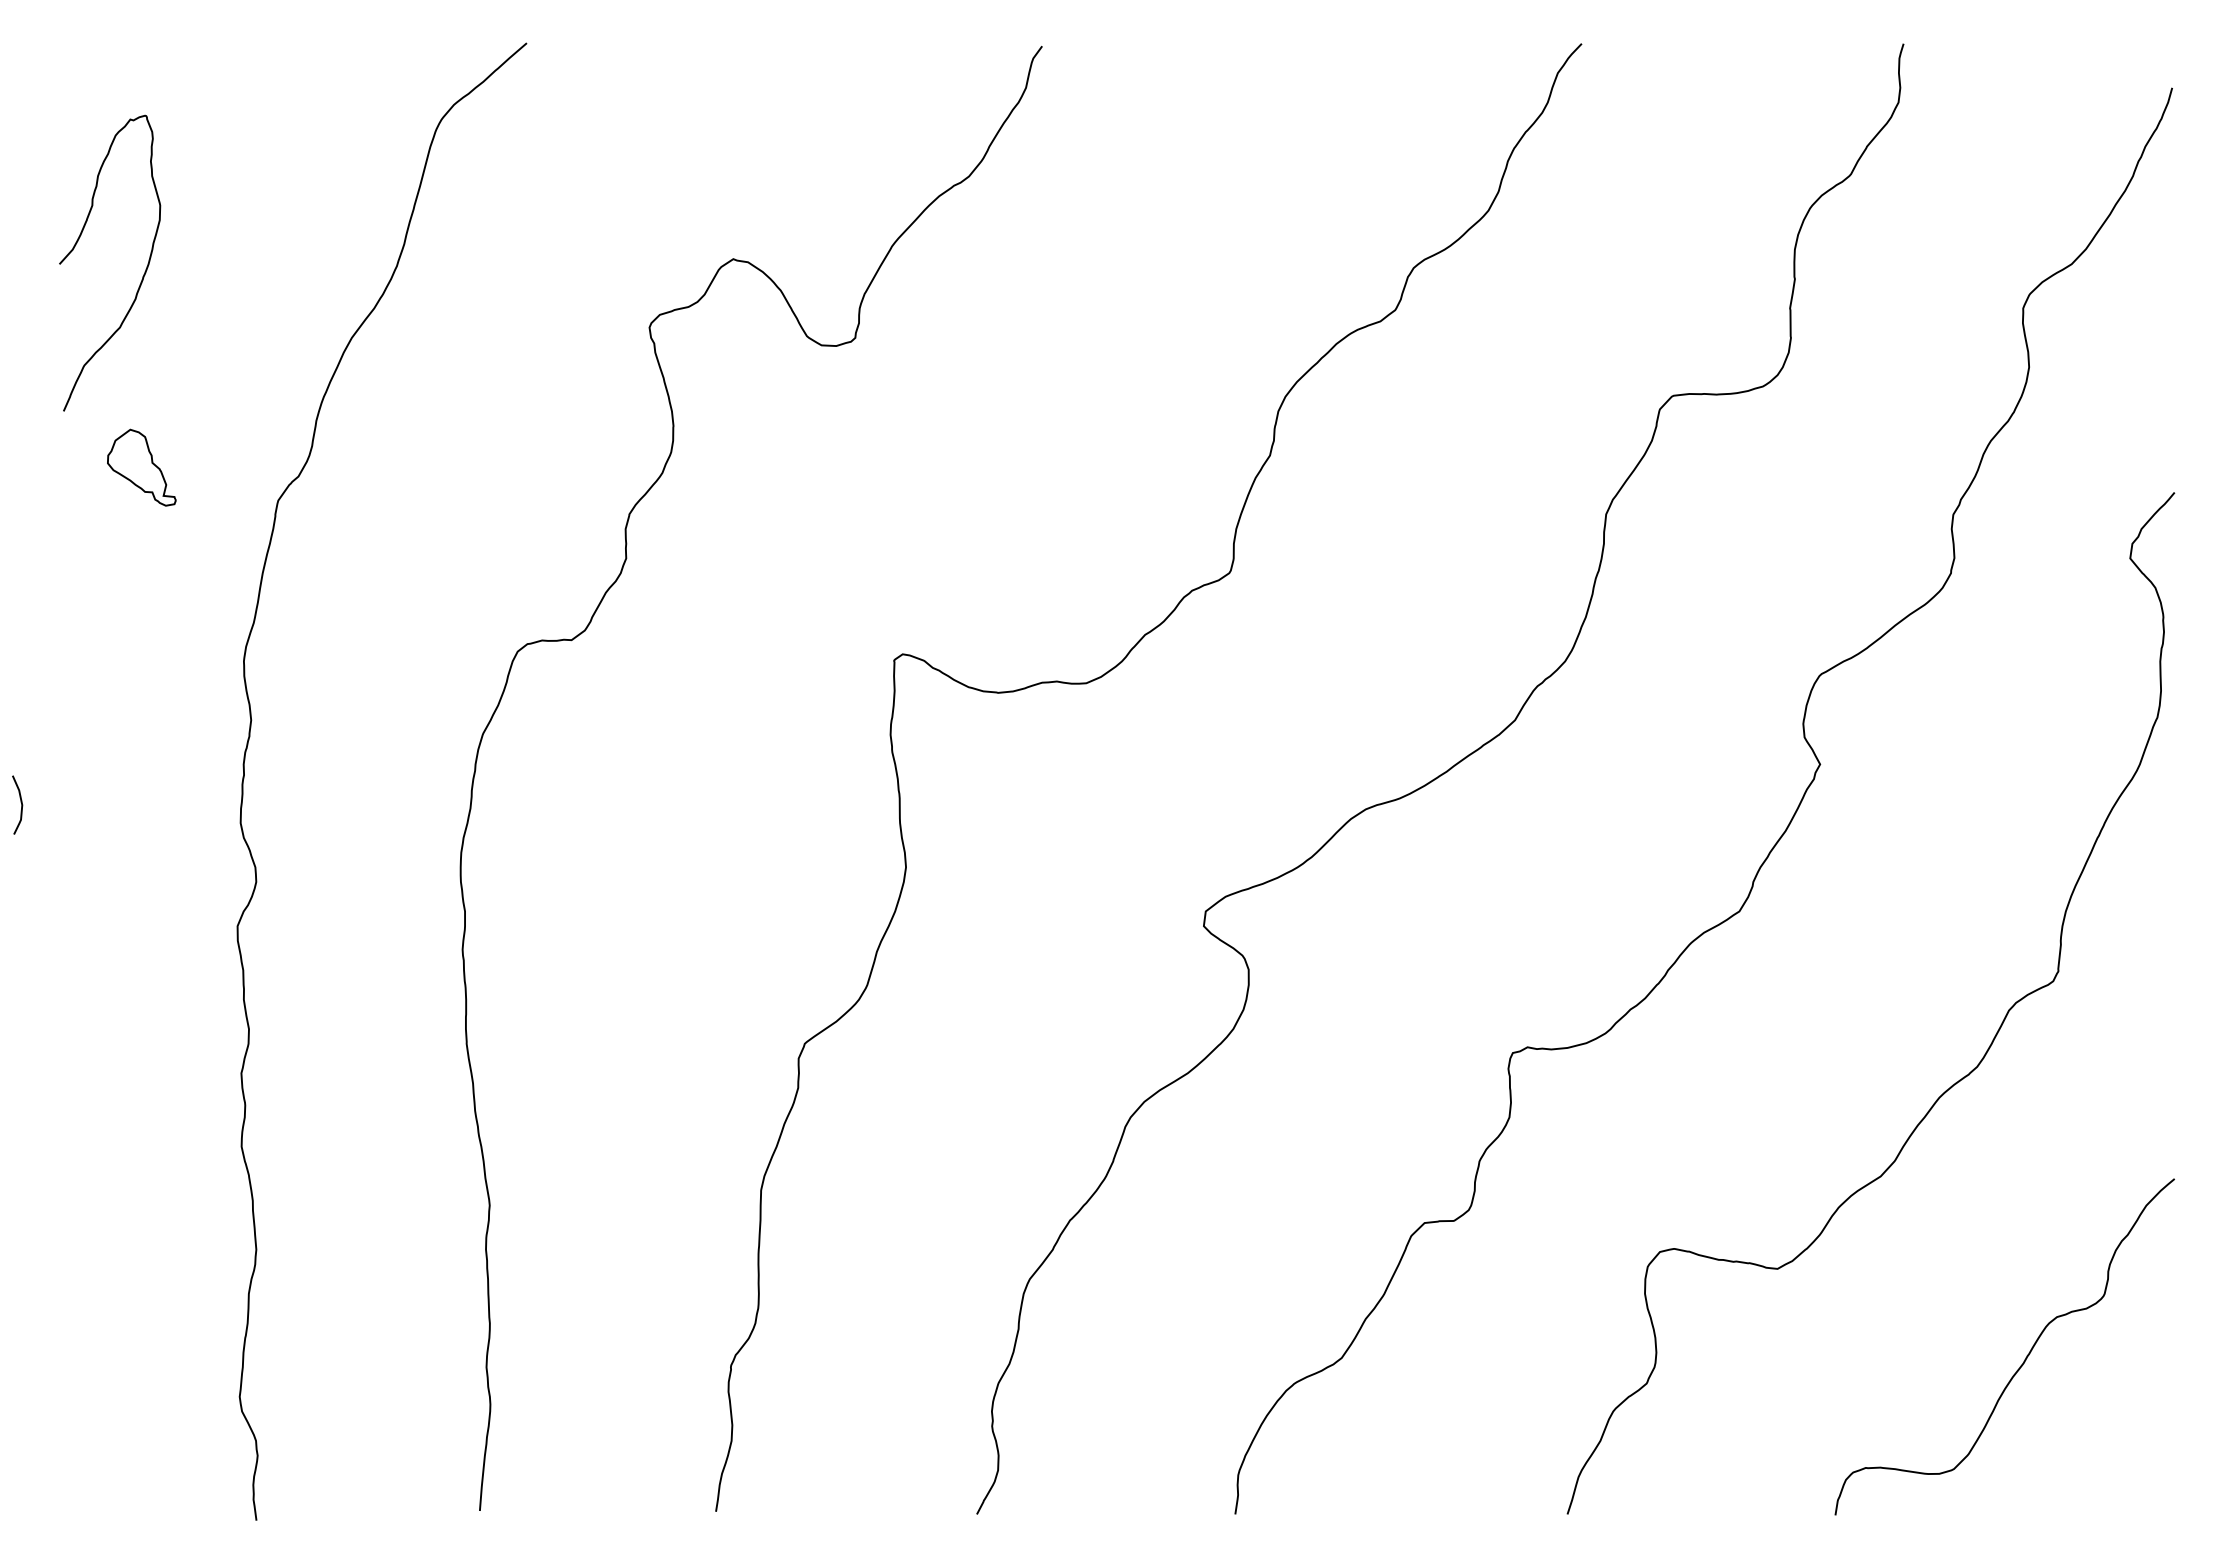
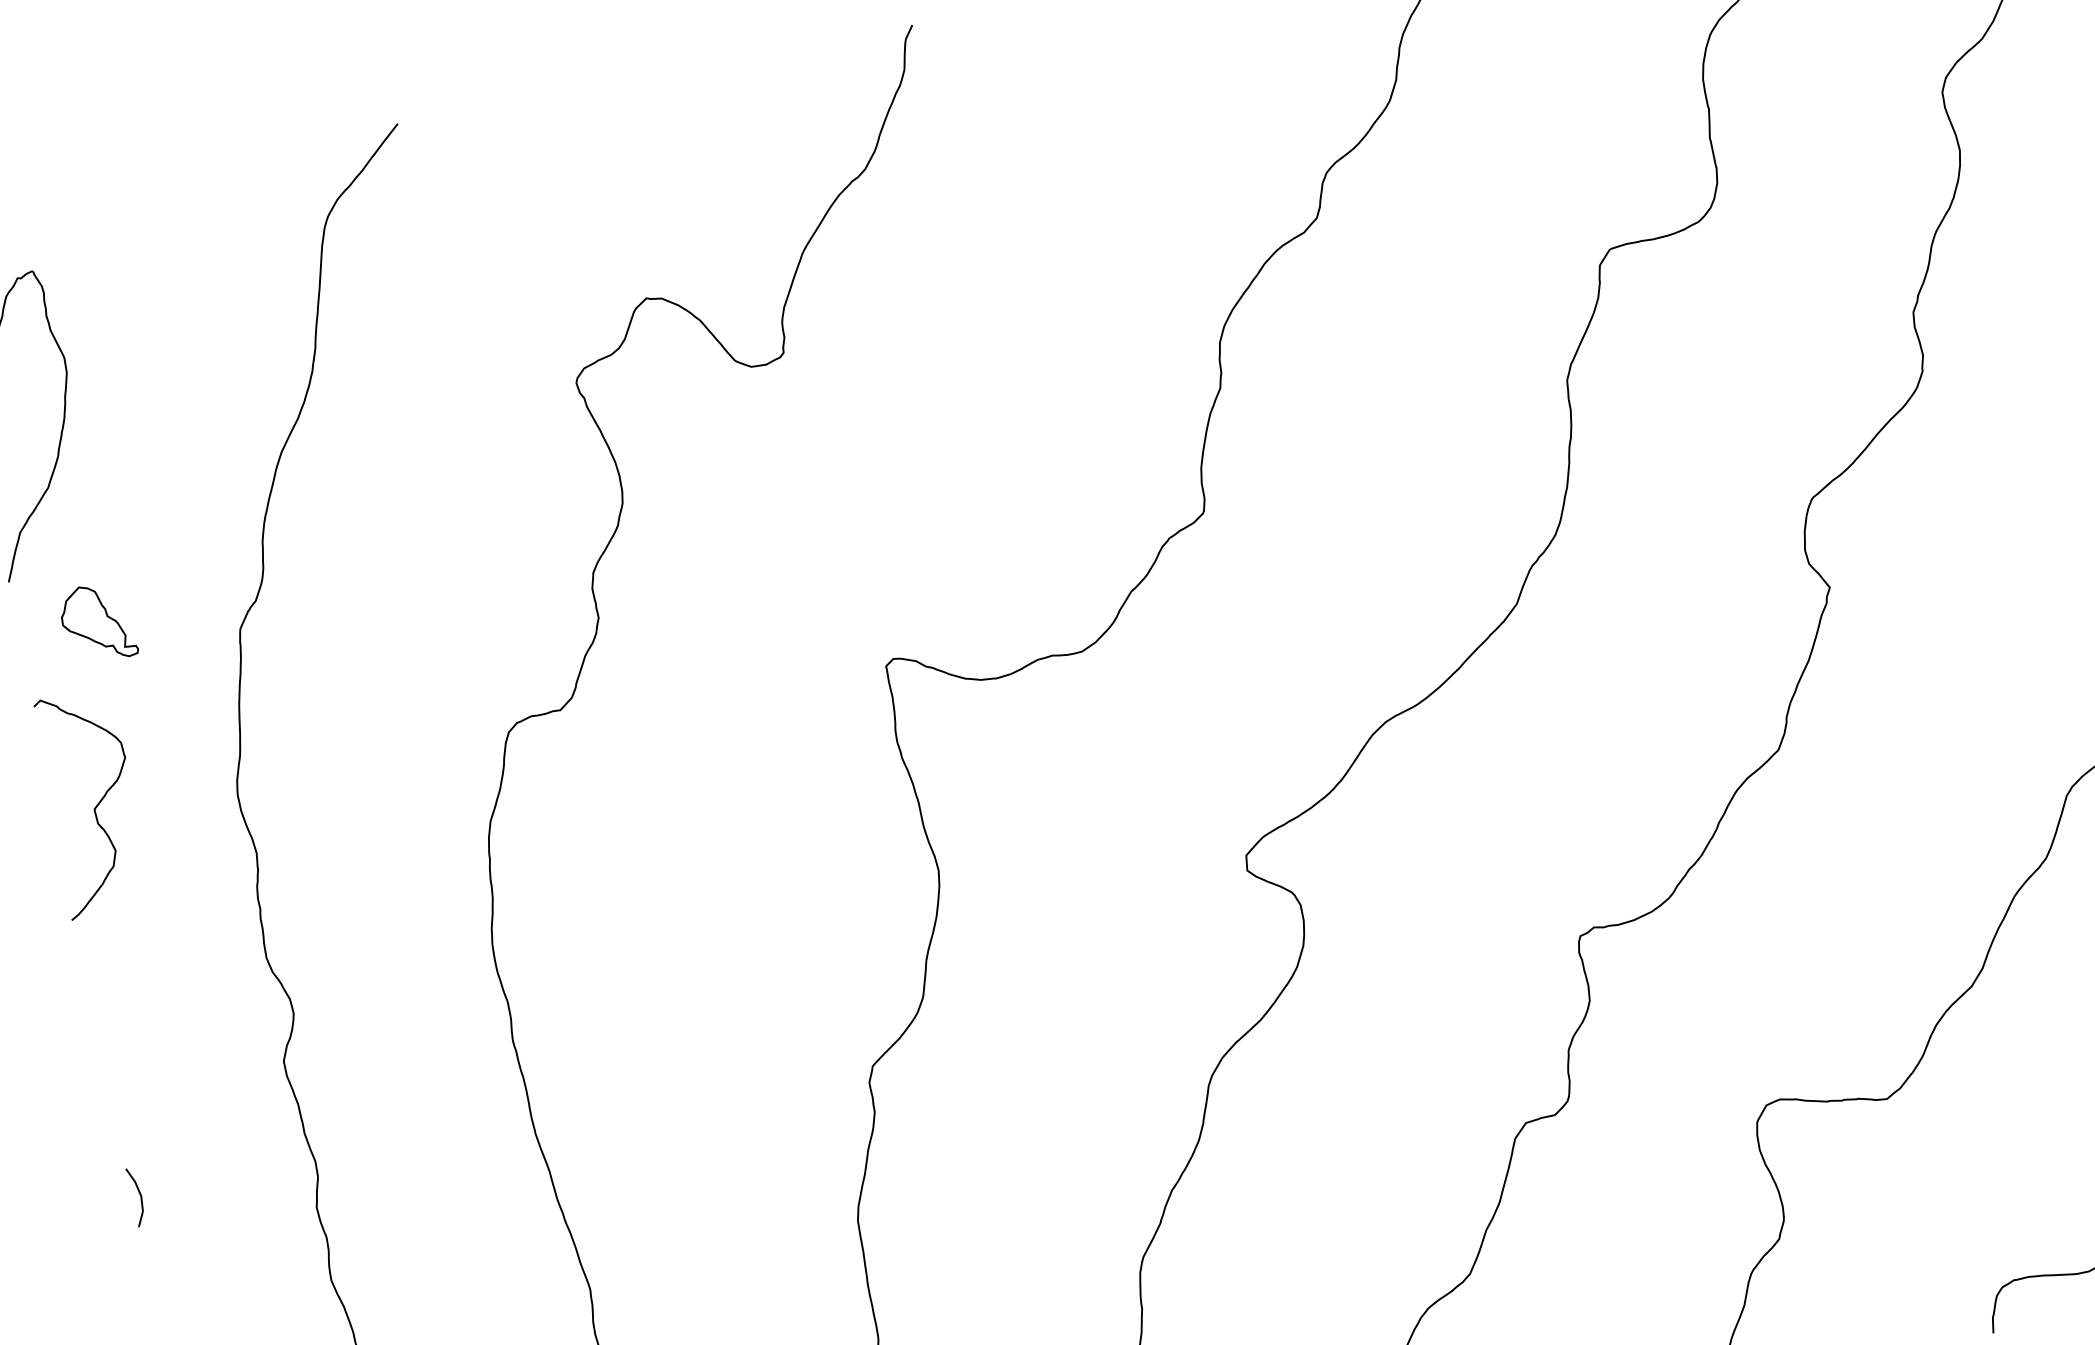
curve: (105, 643) -> (96, 805), added
curve: (20, 802) -> (138, 1193), moved

